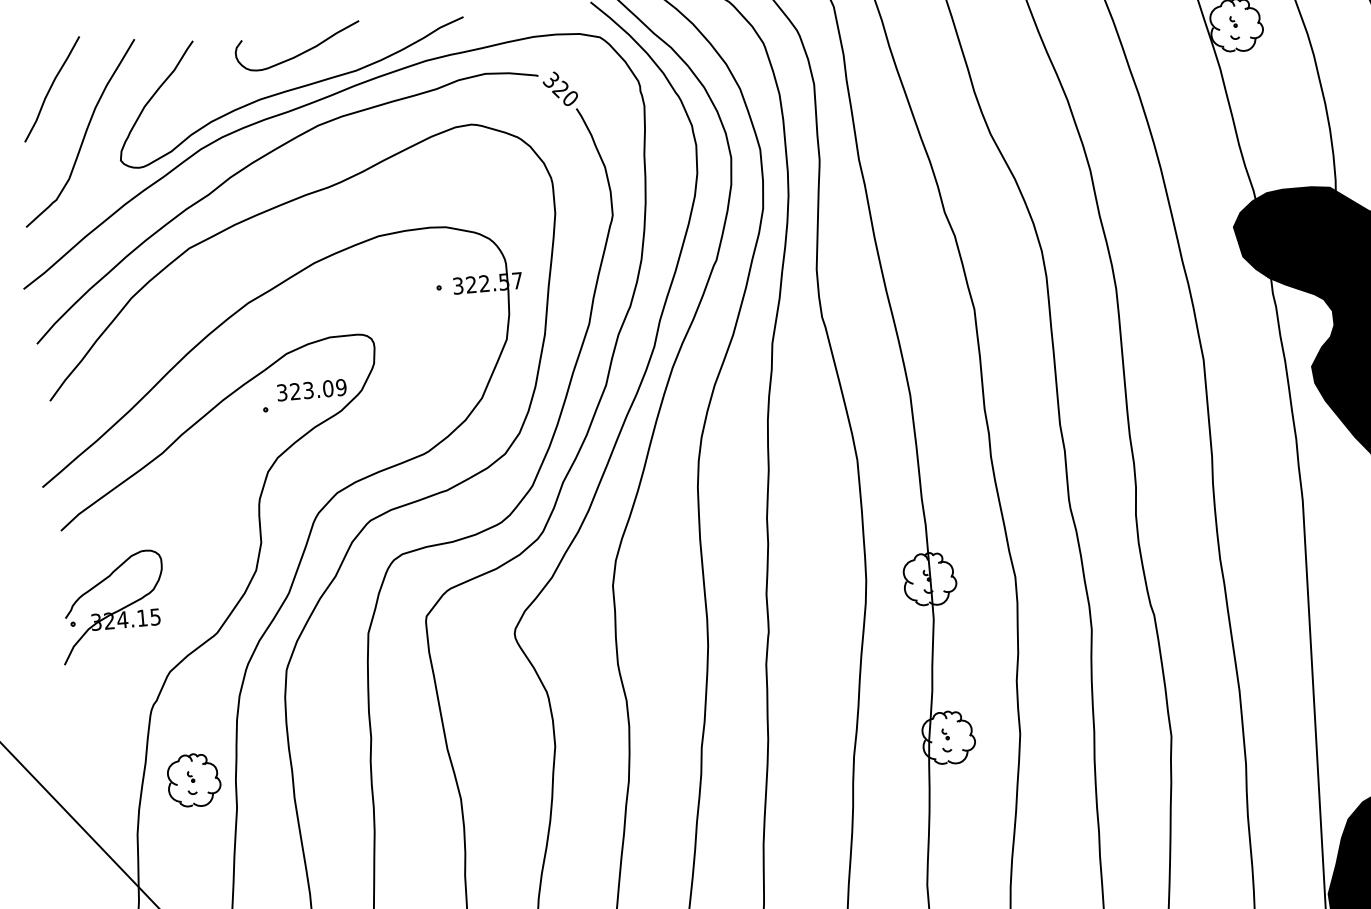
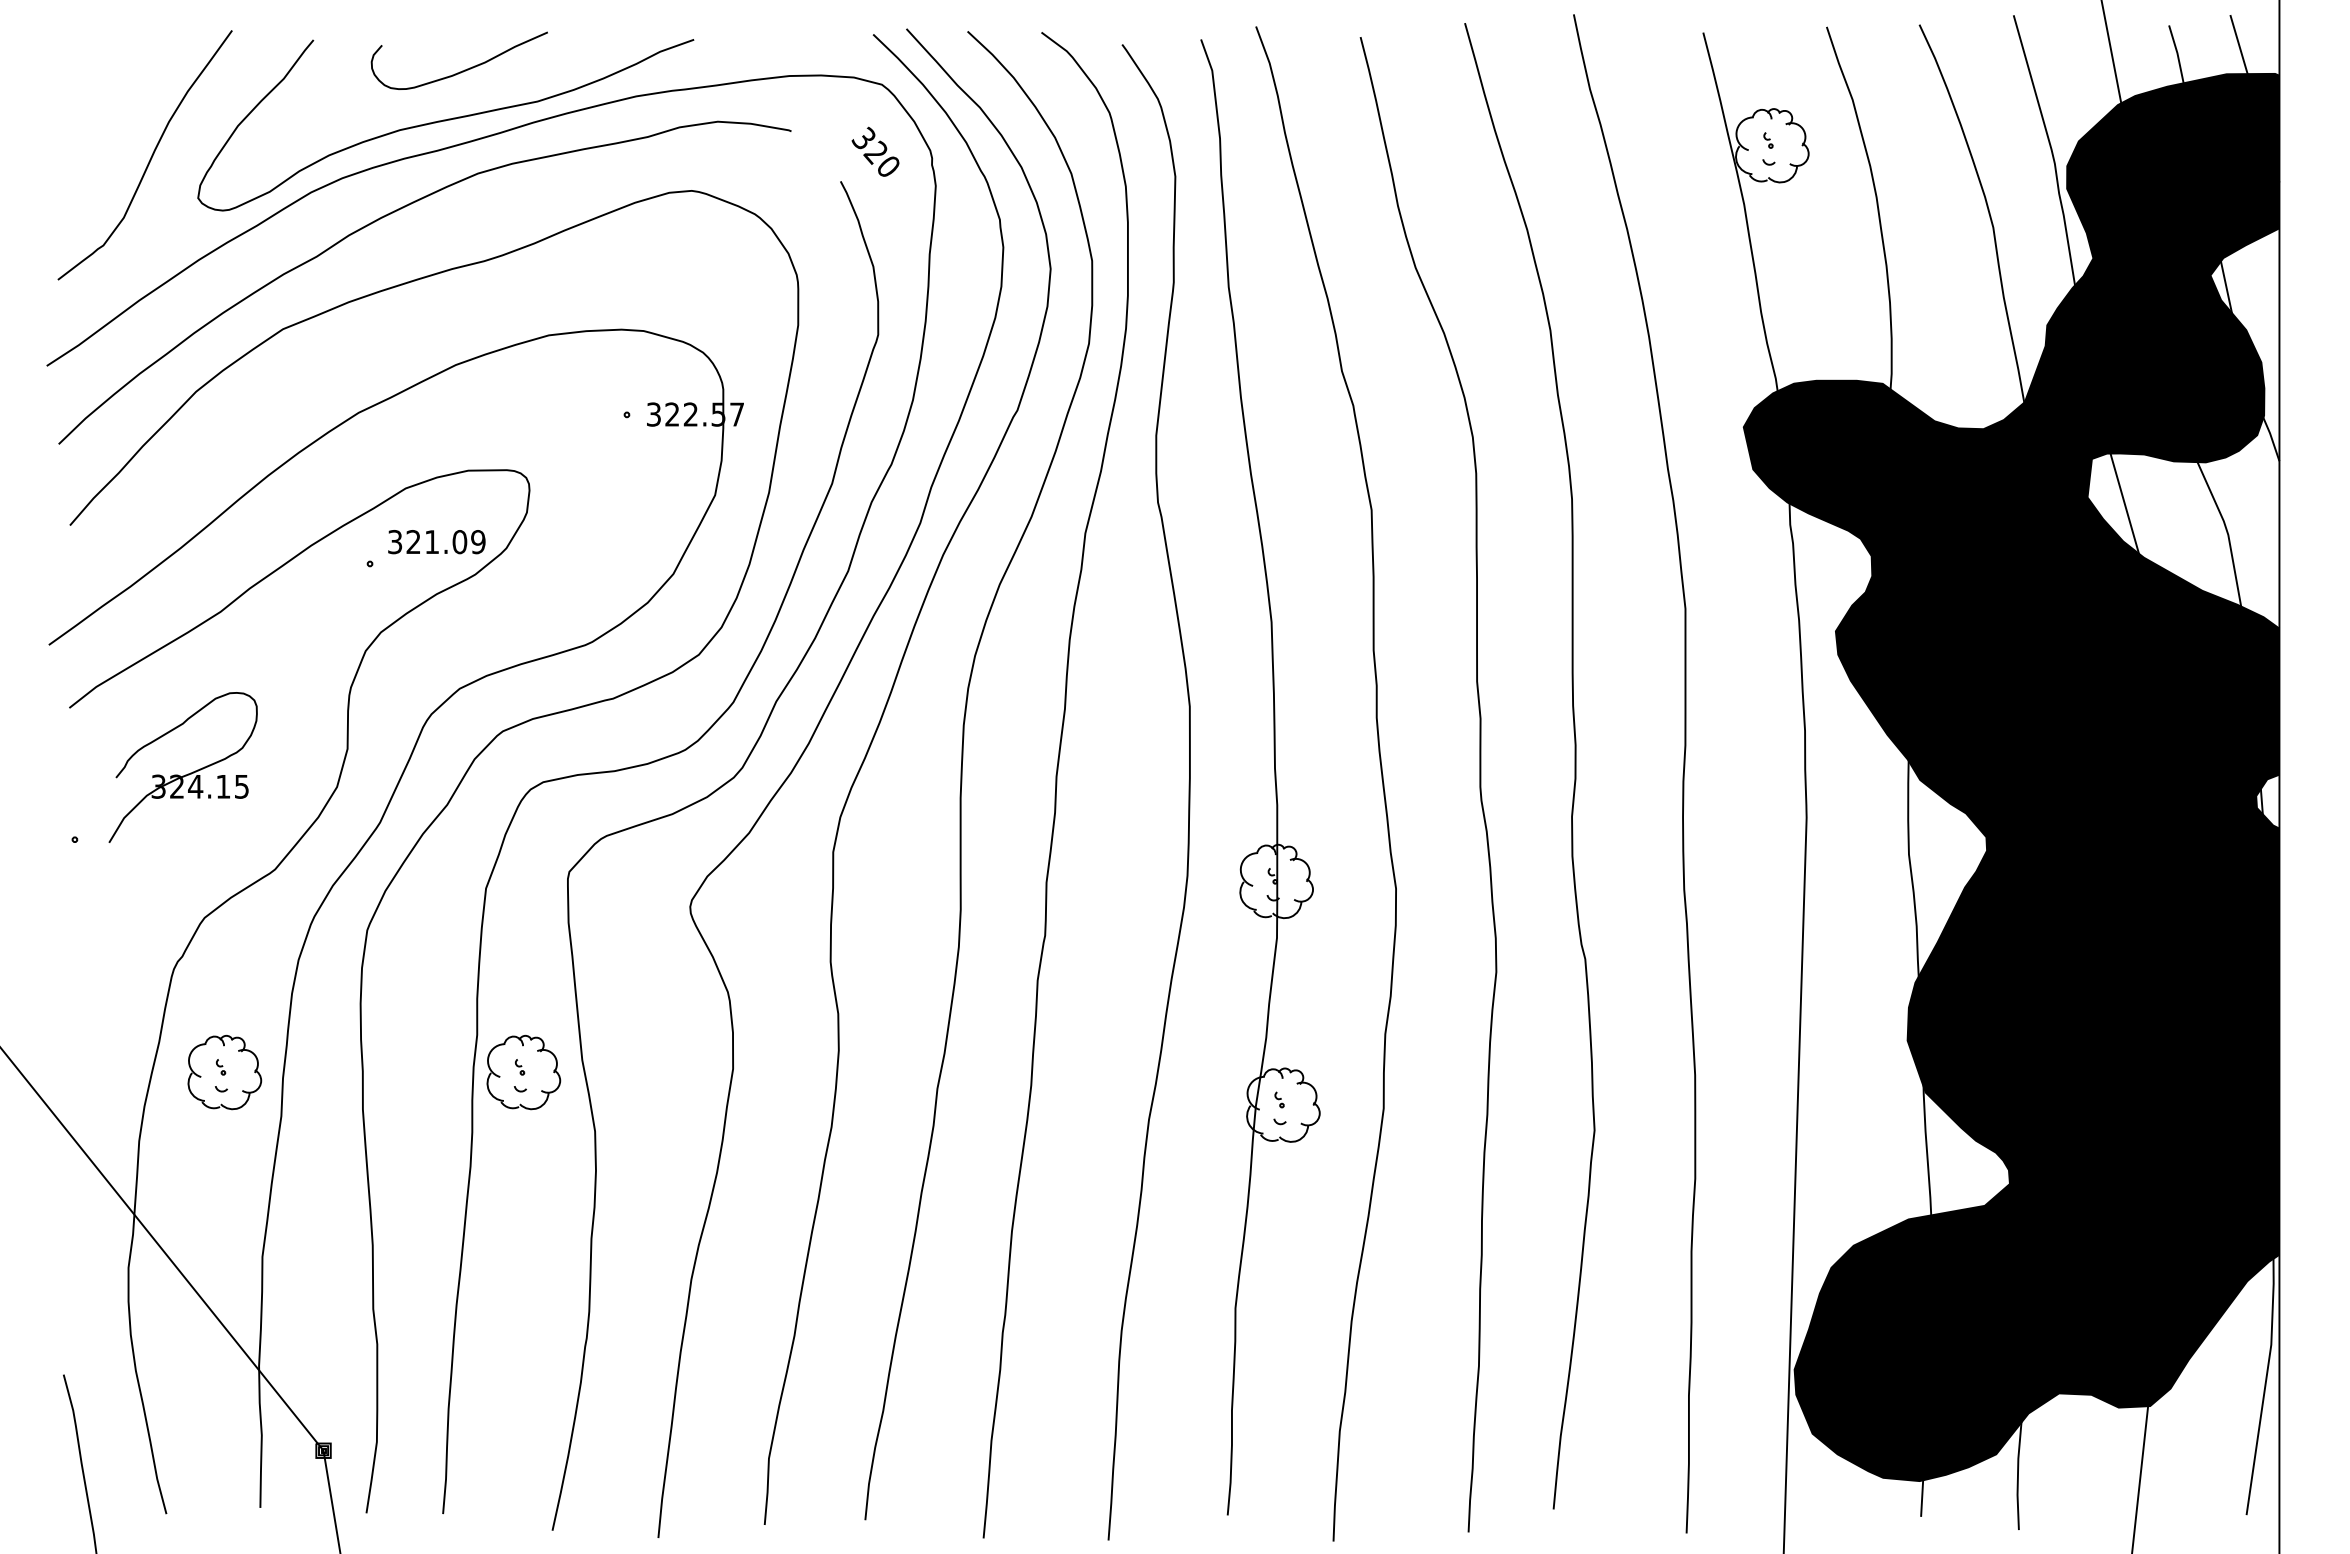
curve: (51, 88) -> (109, 89), removed
text: (560, 88) -> (875, 151), moved
text: (308, 390) -> (432, 542), 323.09 -> 321.09
part: (114, 611) -> (185, 774), moved
part: (406, 761) -> (523, 1072), added

